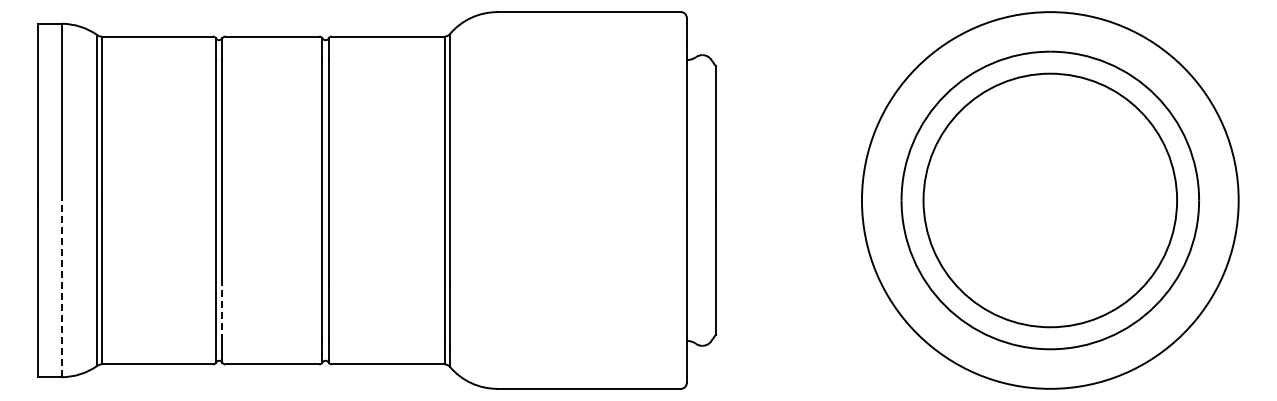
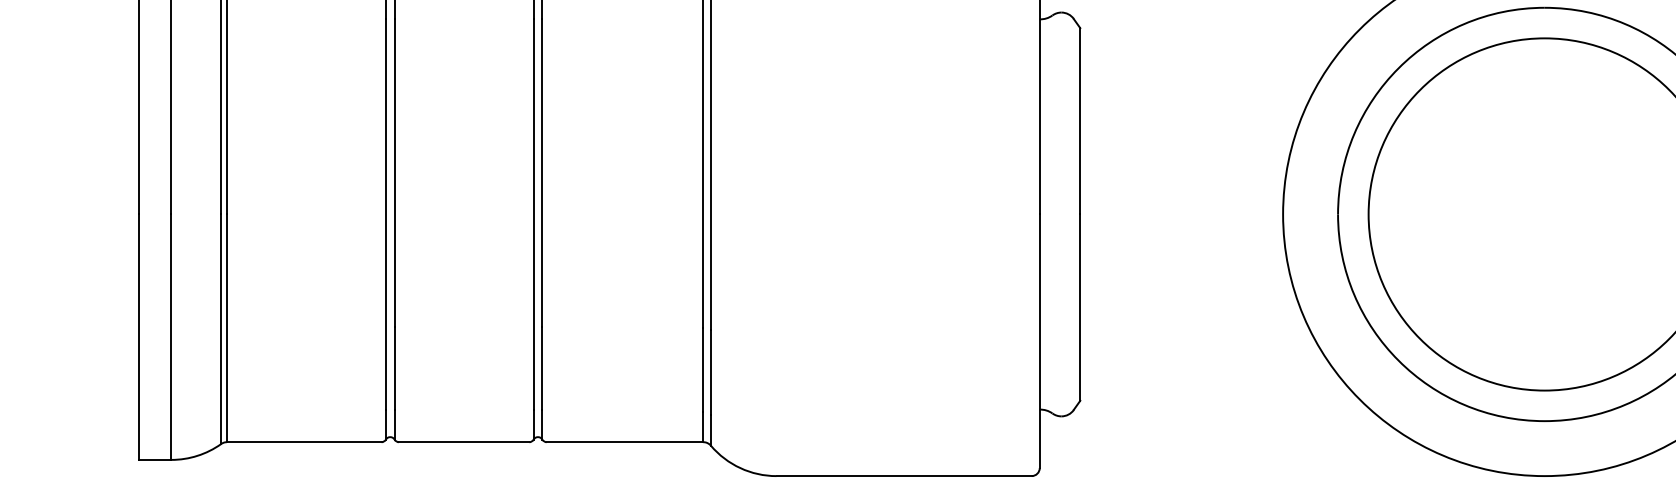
line: (61, 288) -> (171, 336), dashed -> solid
line: (222, 311) -> (394, 368), dashed -> solid

